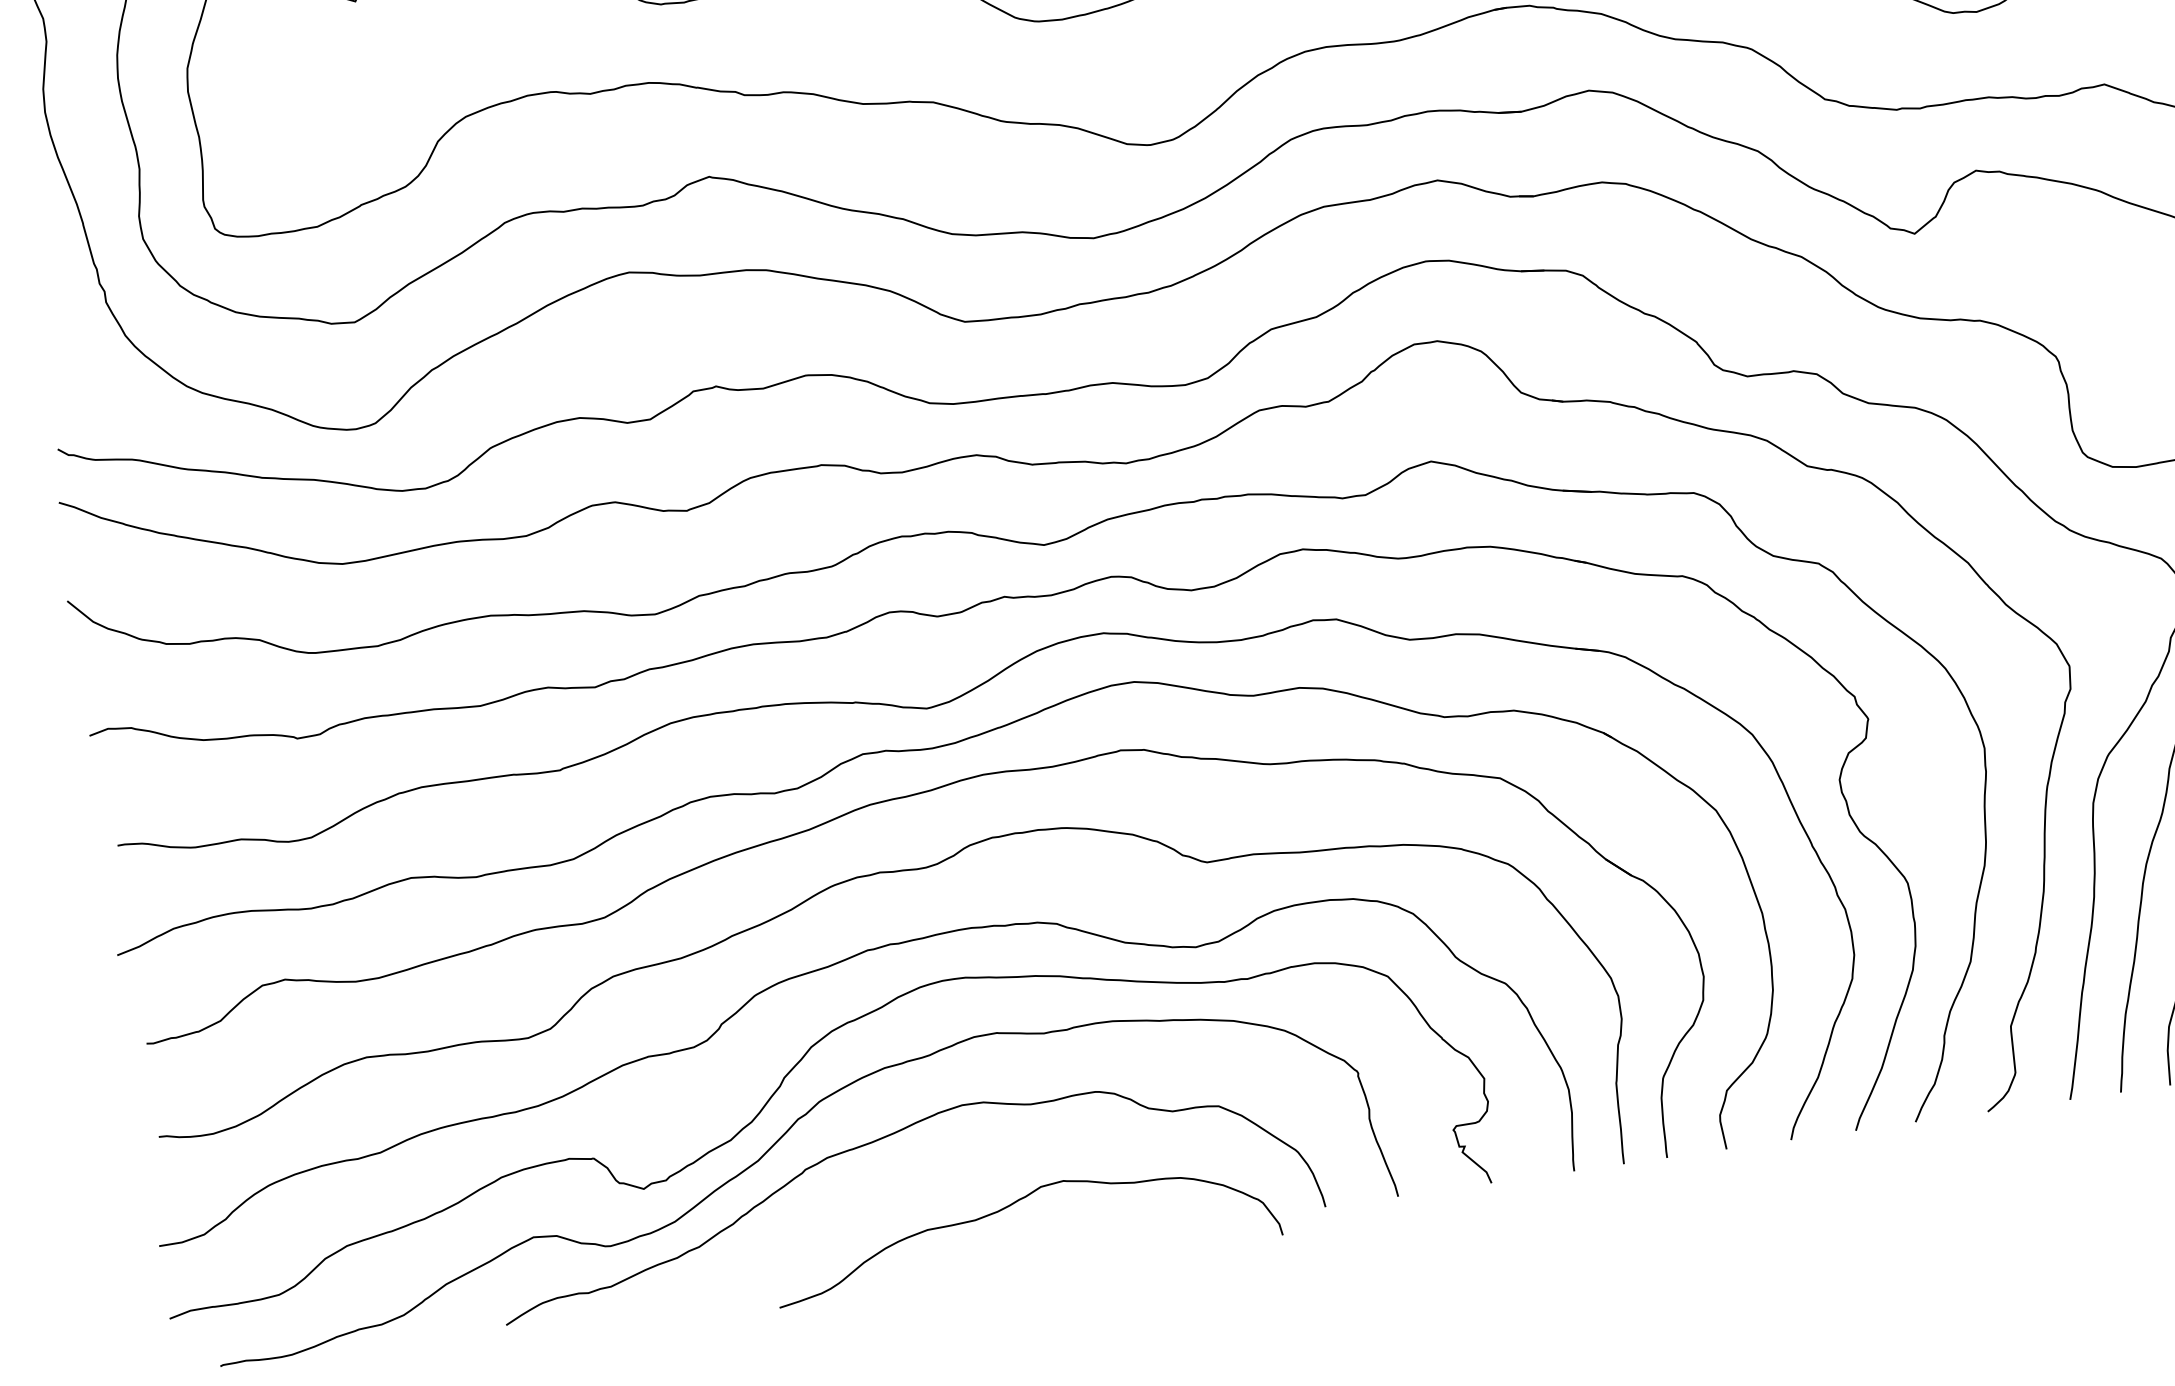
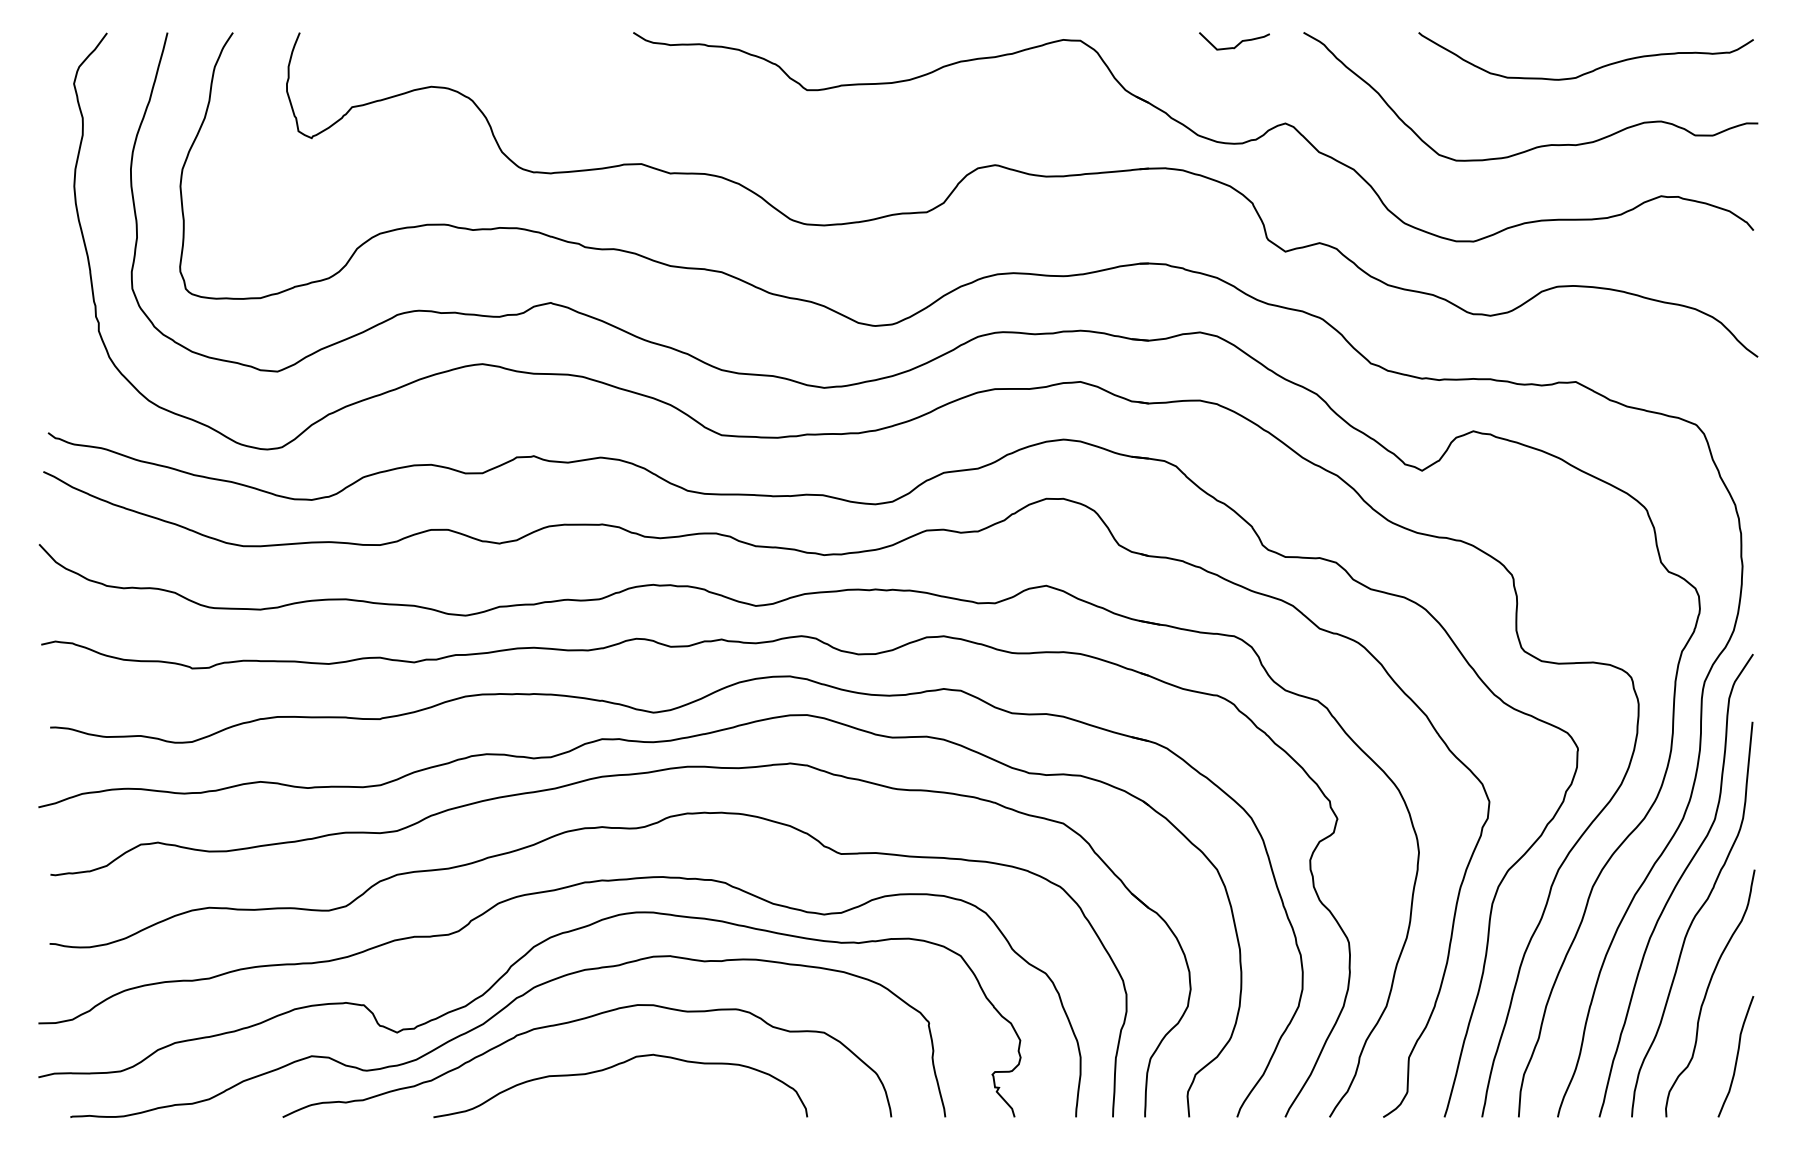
curve: (1009, 1207) -> (611, 1068), moved

